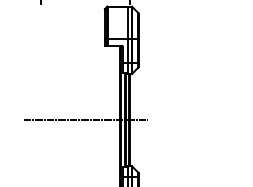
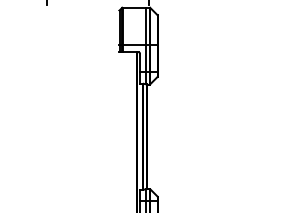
line: (85, 119) -> (97, 136), removed

